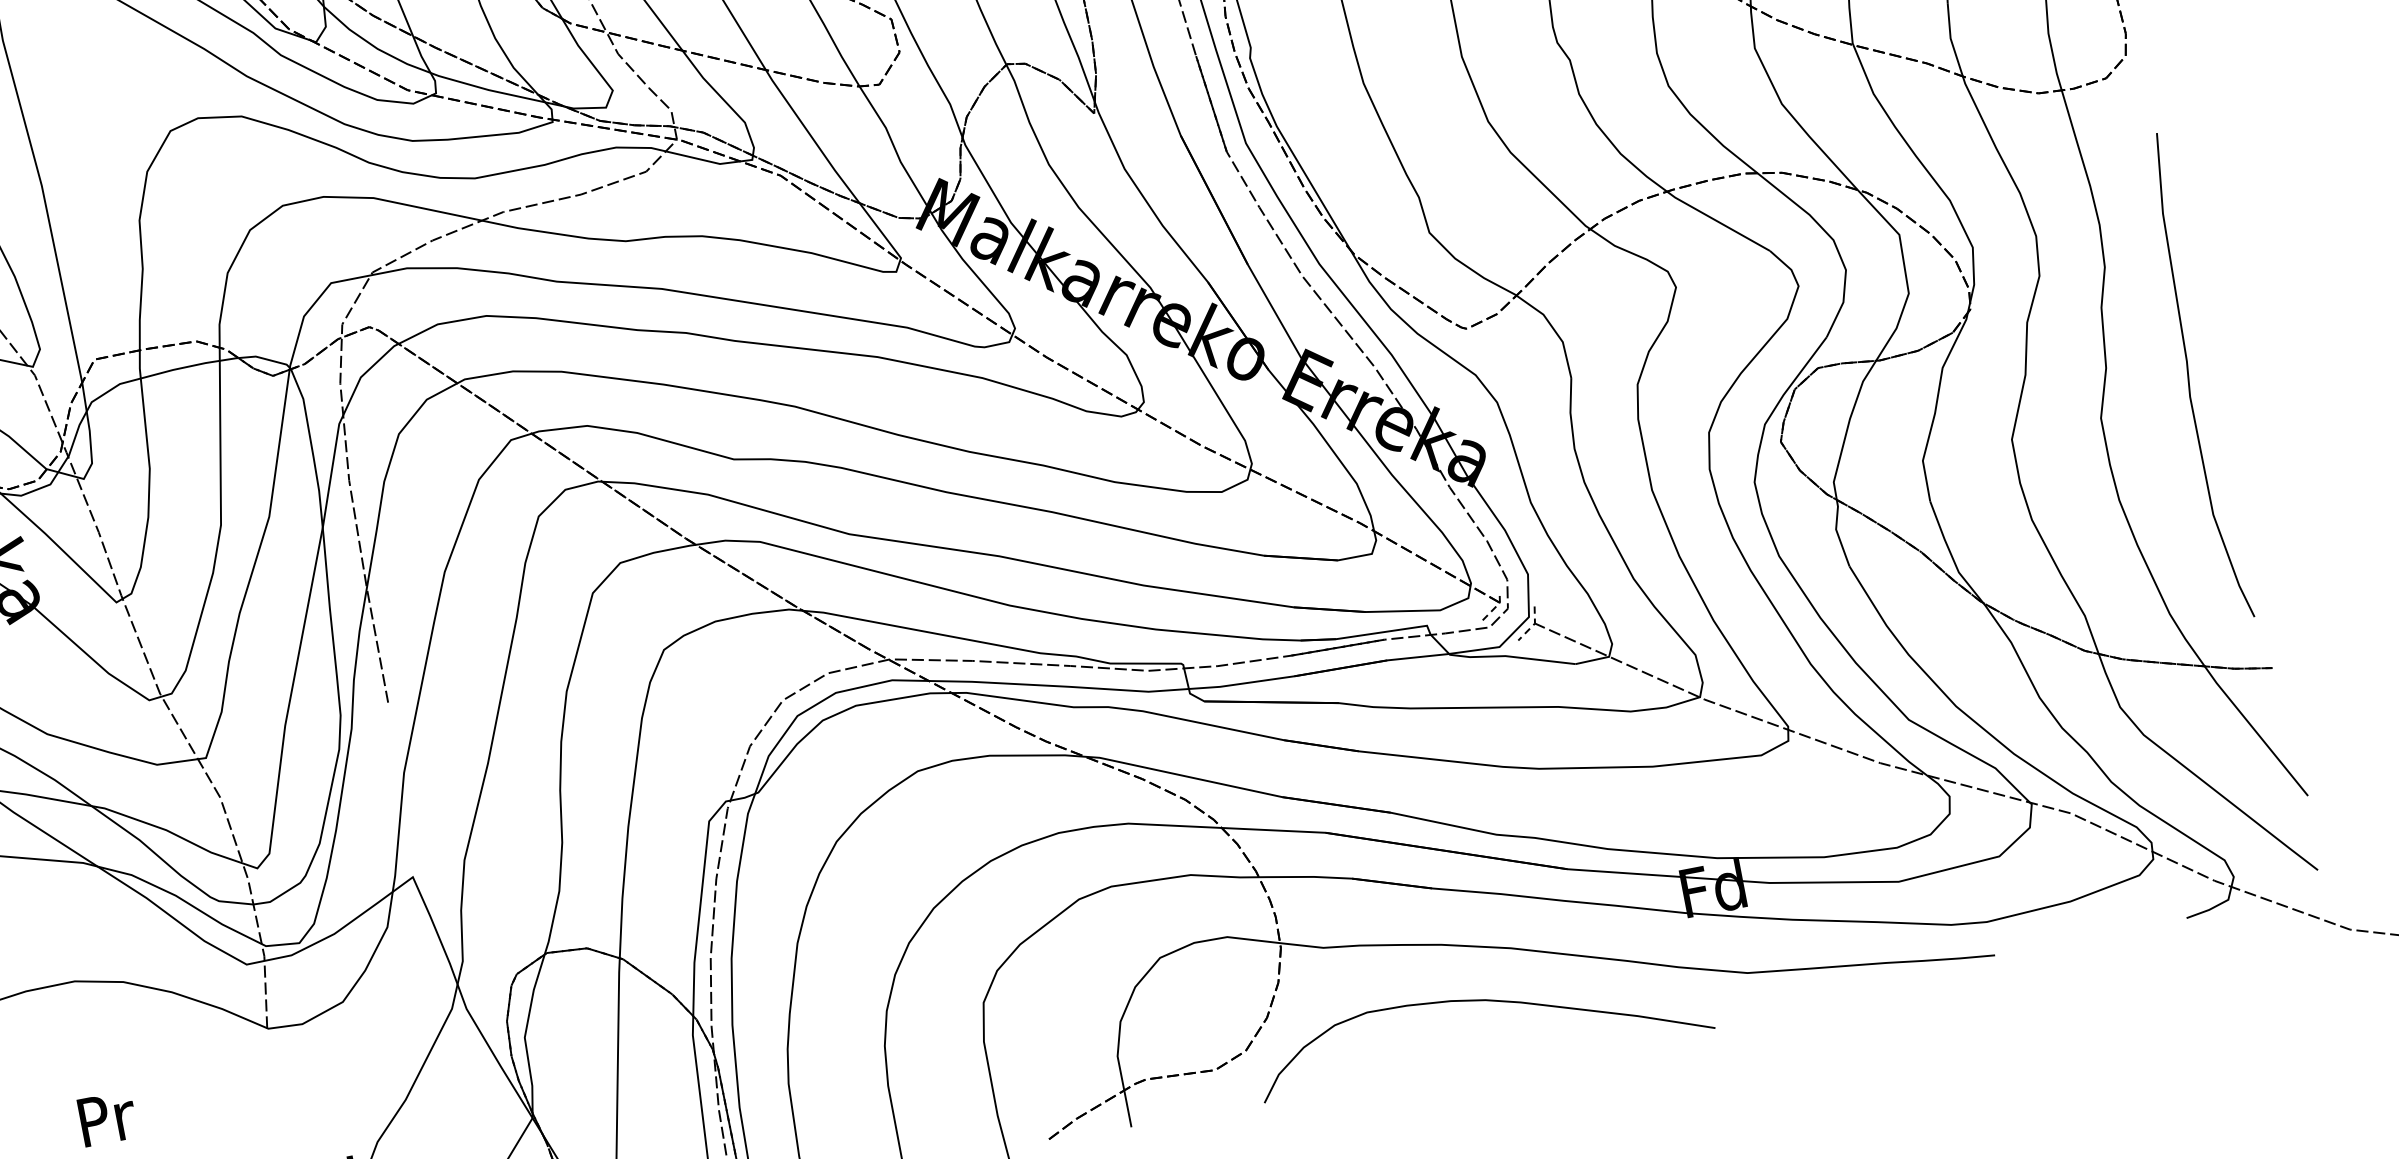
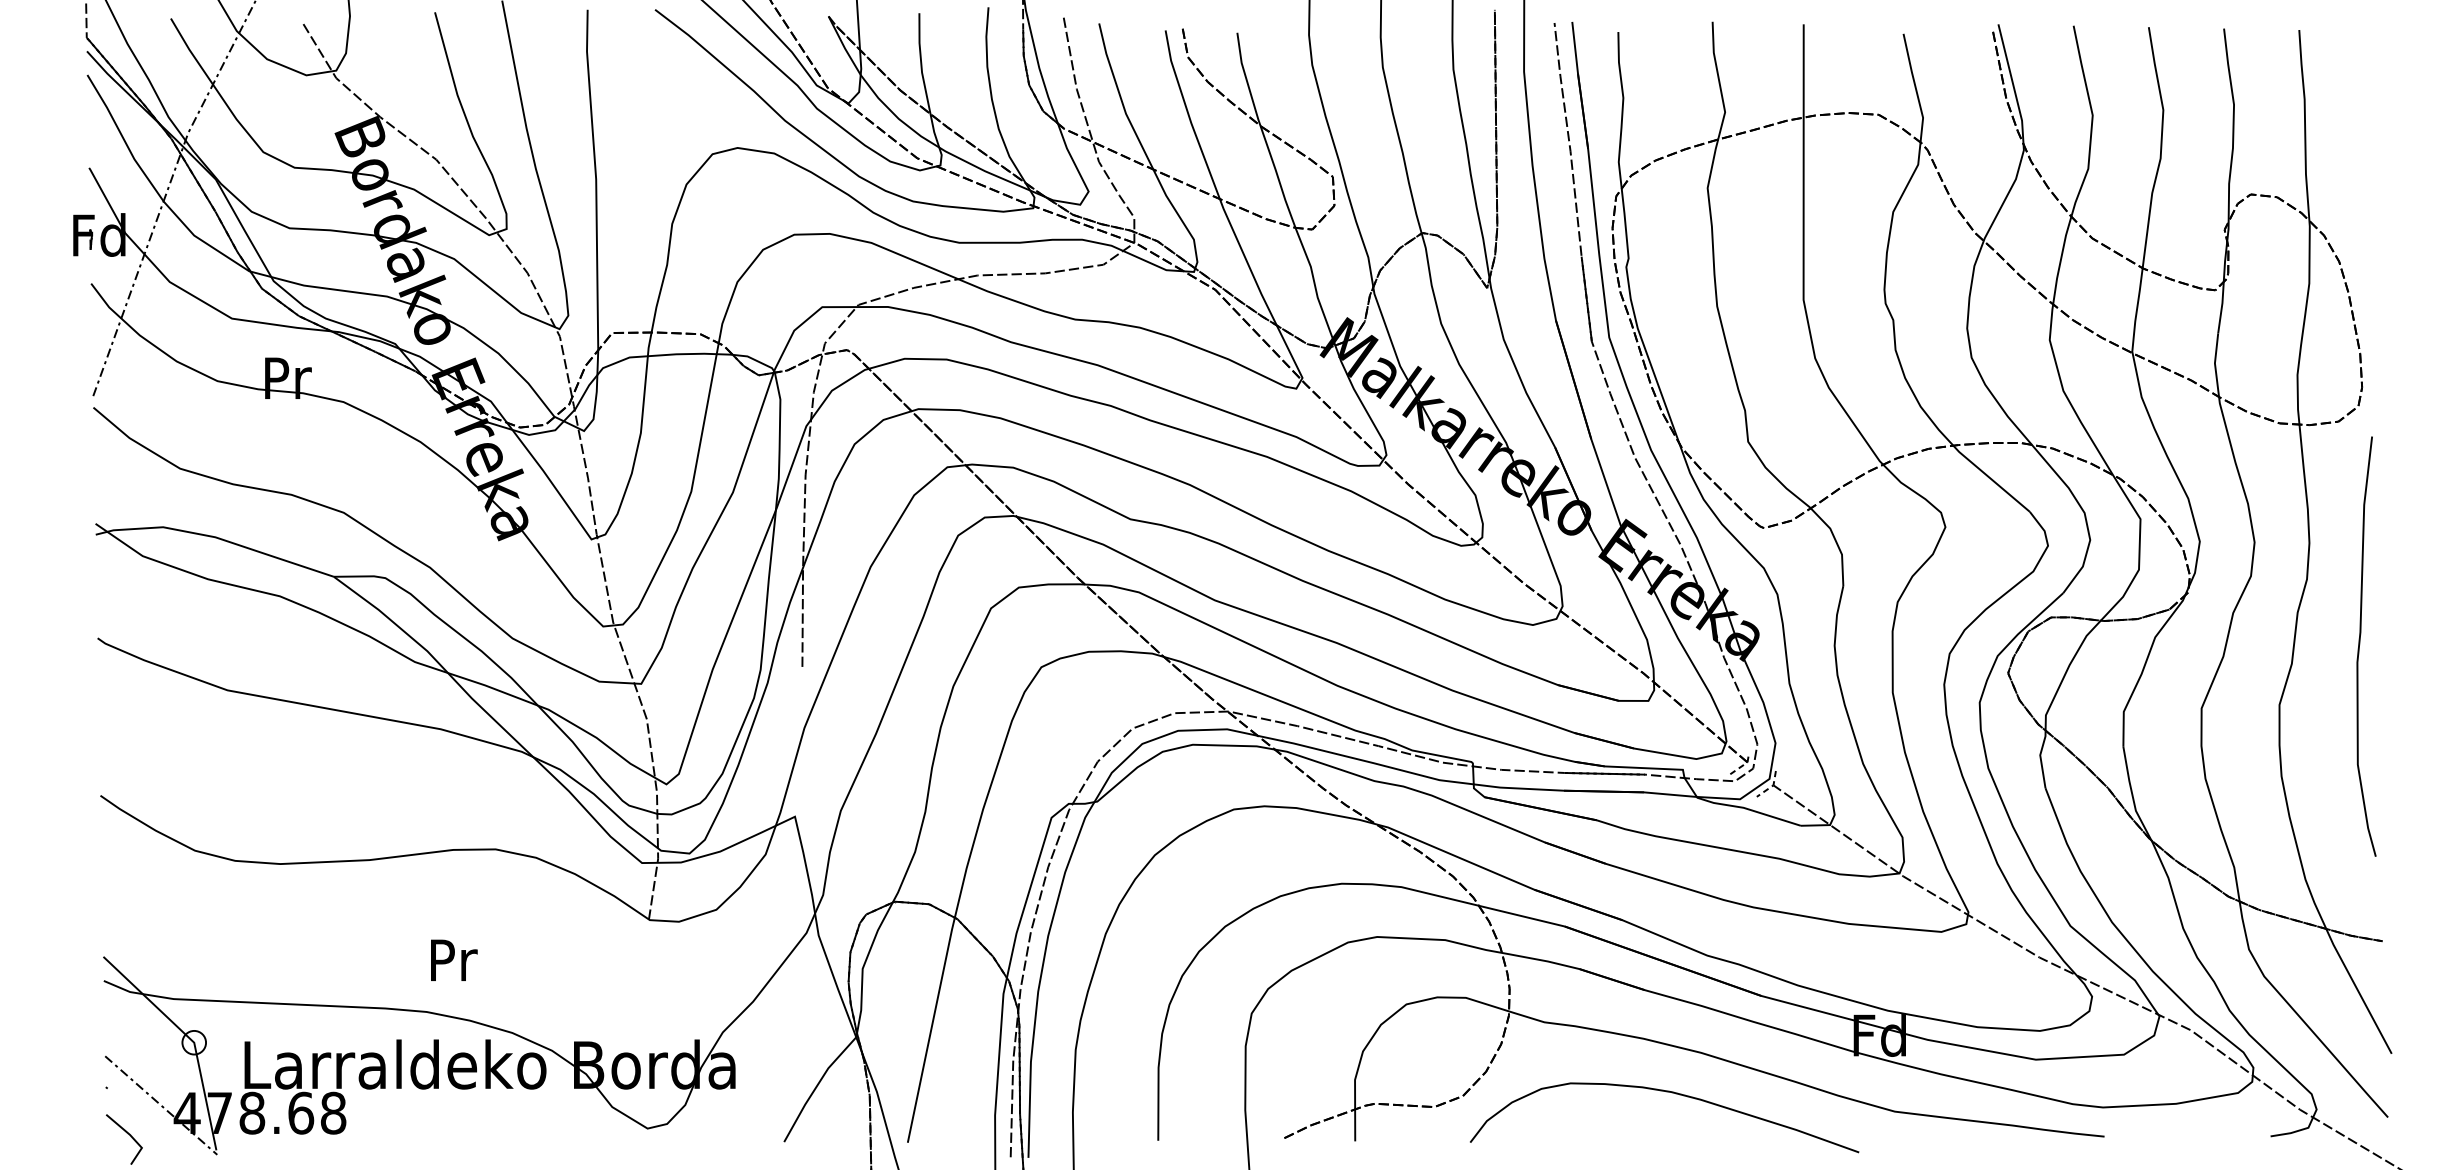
curve: (2189, 375) -> (2360, 644), moved
text: (107, 1117) -> (454, 959), moved

